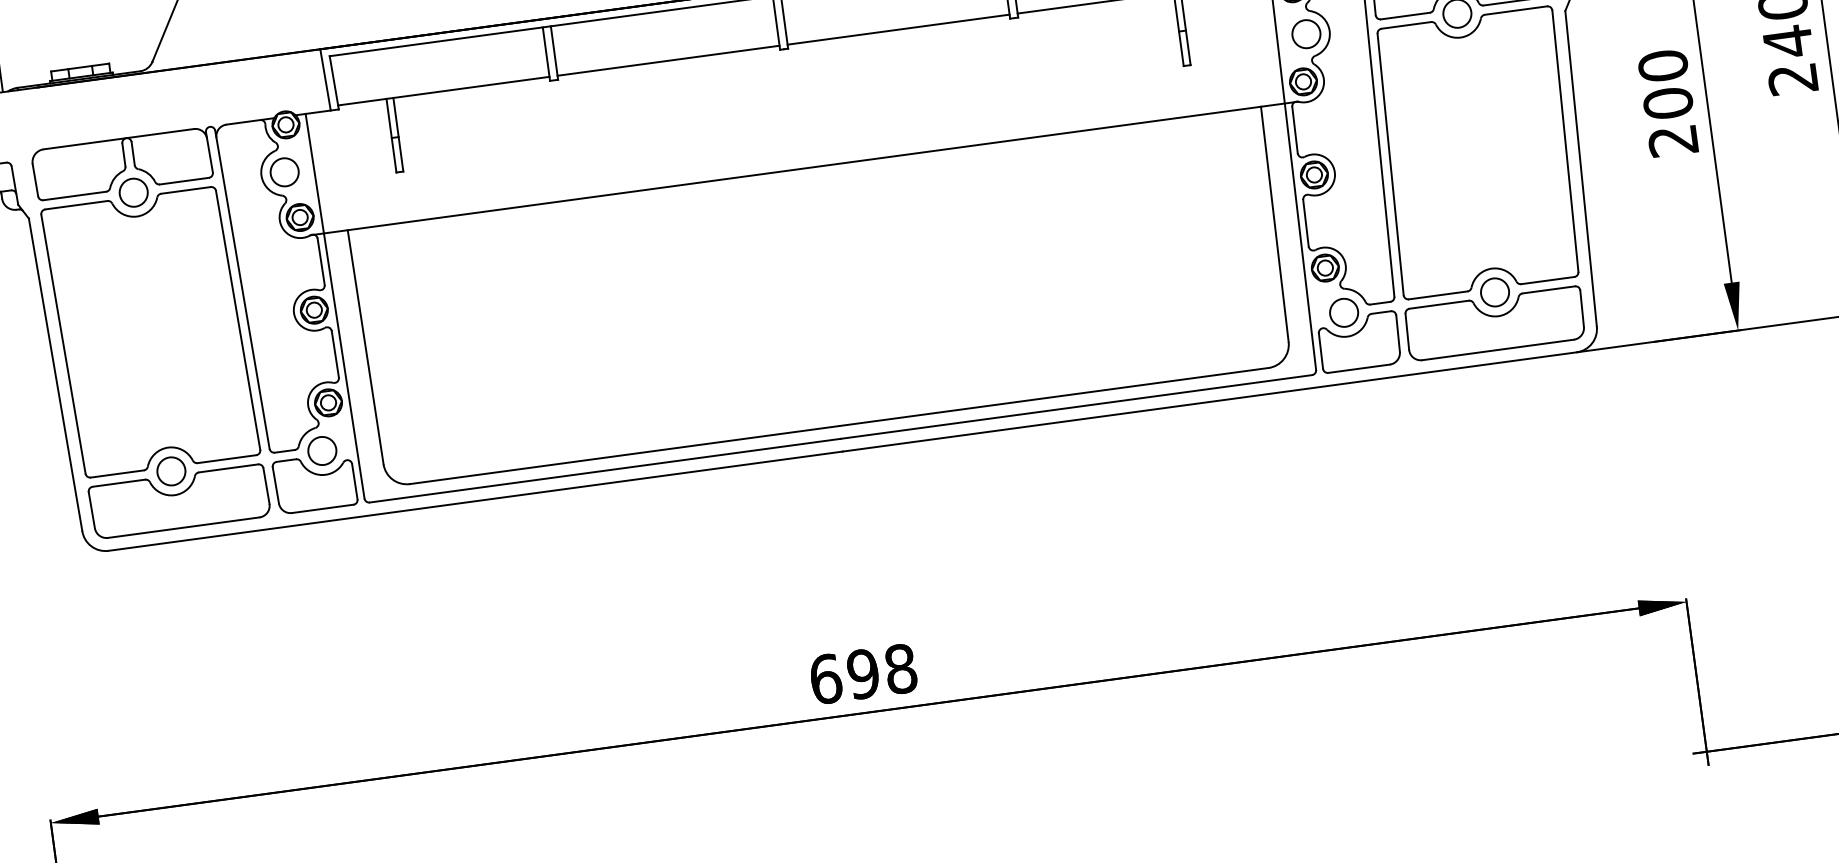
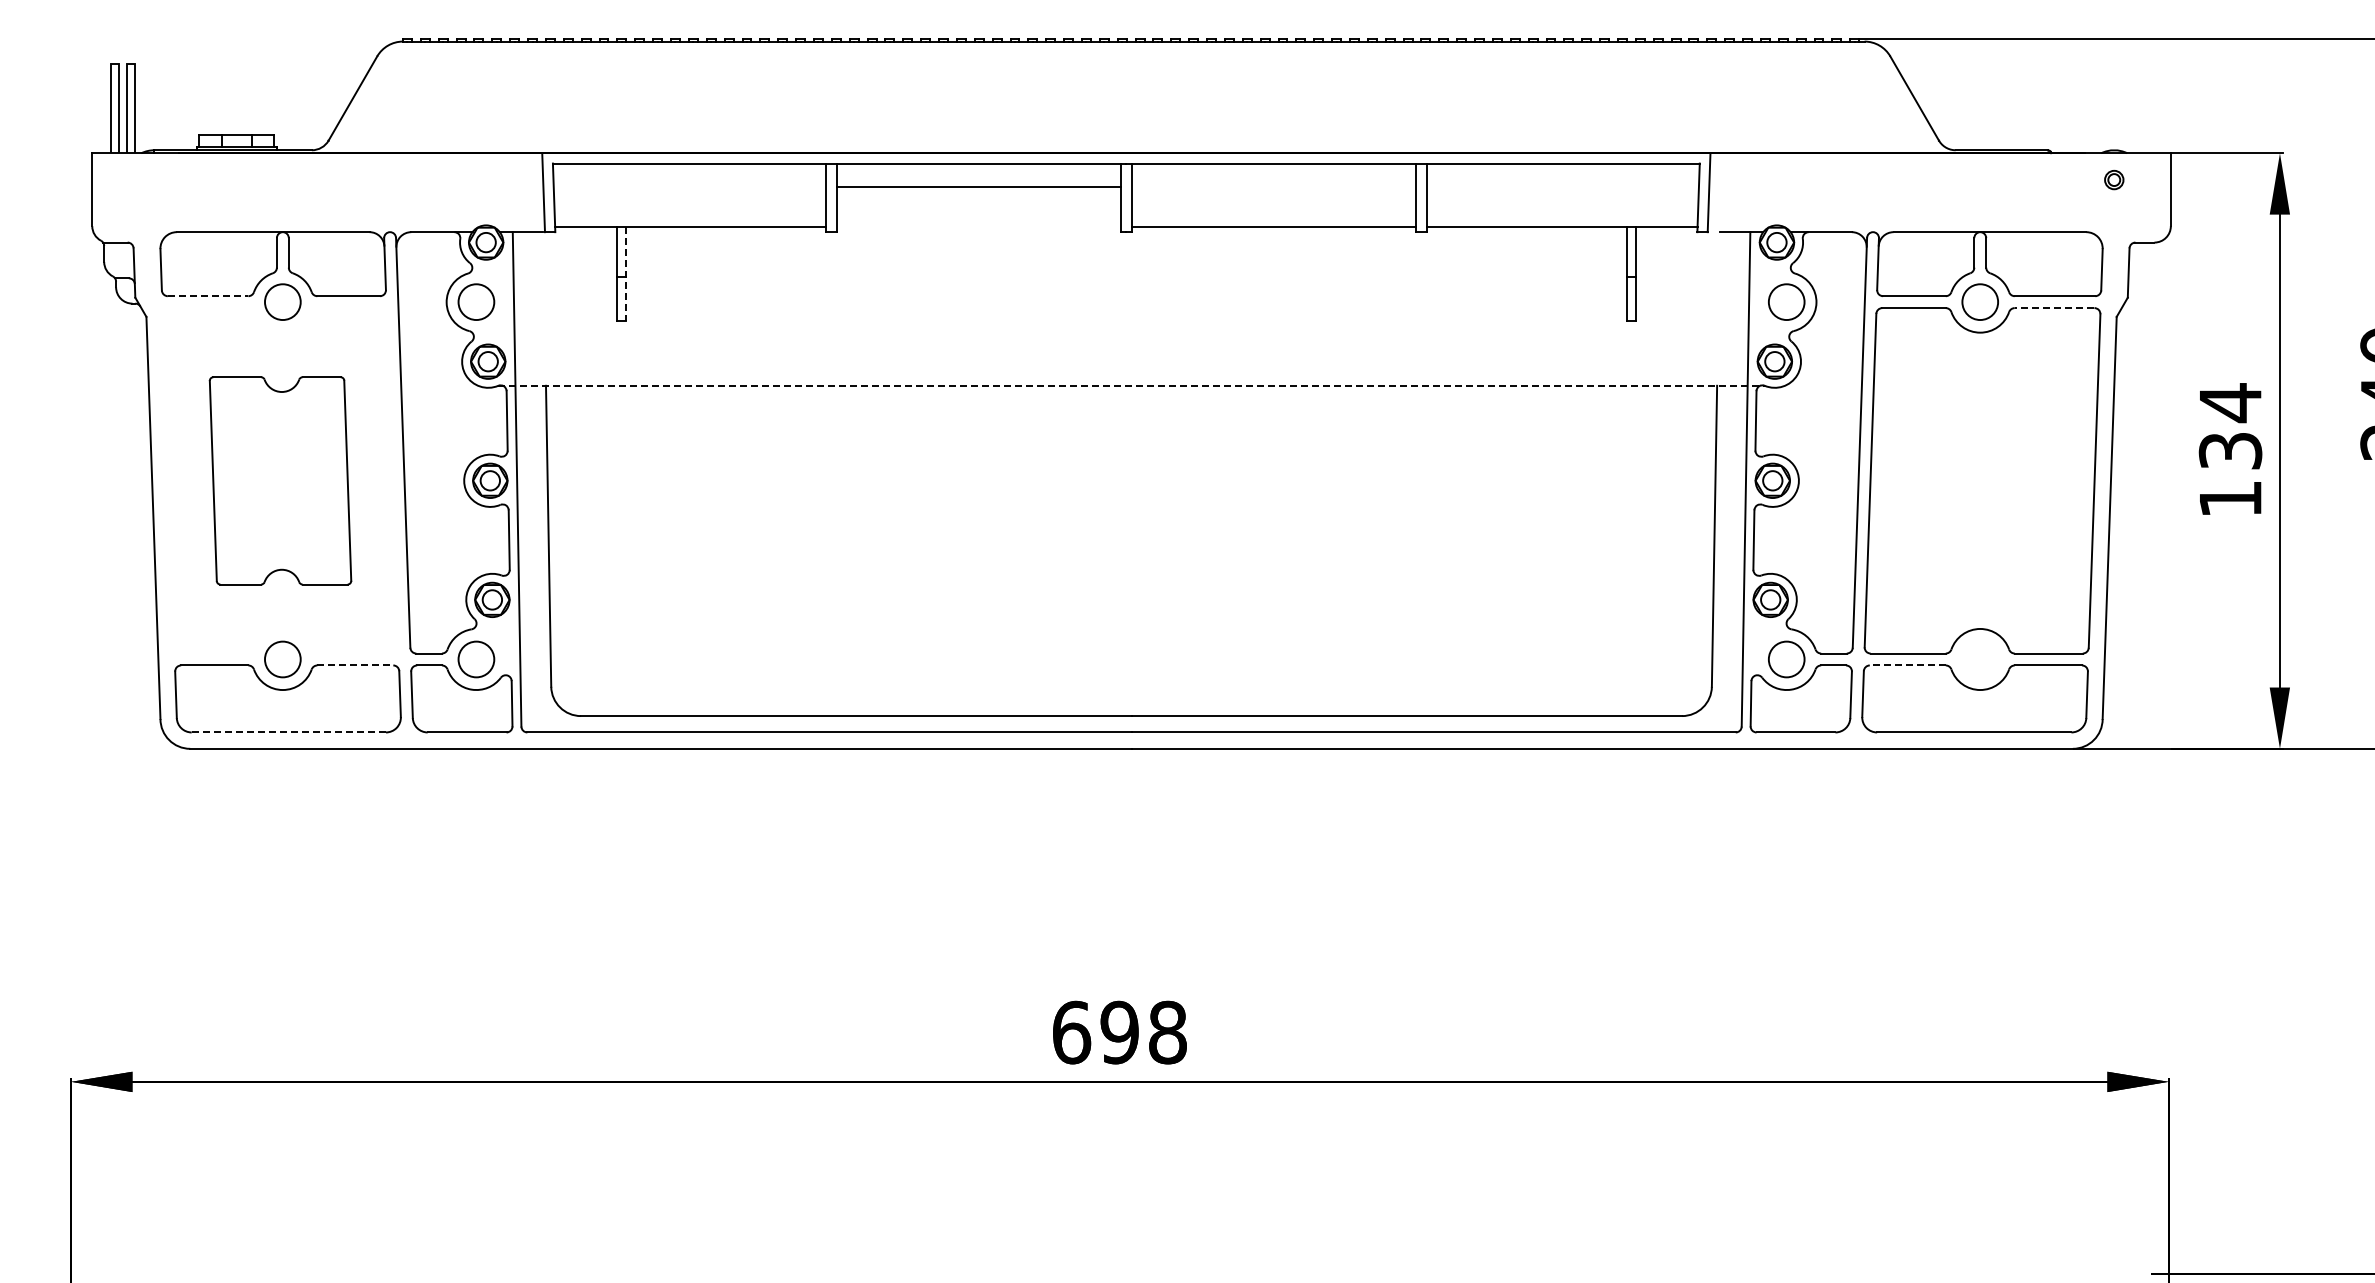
line: (1515, 10) -> (2054, 308), solid -> dashed
line: (668, 61) -> (978, 187), moved
text: (1668, 103) -> (2230, 450), 200 -> 134
line: (398, 135) -> (625, 274), solid -> dashed
line: (805, 168) -> (1132, 385), solid -> dashed
line: (75, 196) -> (208, 296), solid -> dashed
circle: (1494, 292) -> (1979, 659), removed
line: (1438, 304) -> (1907, 665), solid -> dashed
part: (150, 332) -> (280, 480), size x0.6
line: (228, 468) -> (355, 665), solid -> dashed
line: (184, 527) -> (289, 732), solid -> dashed

